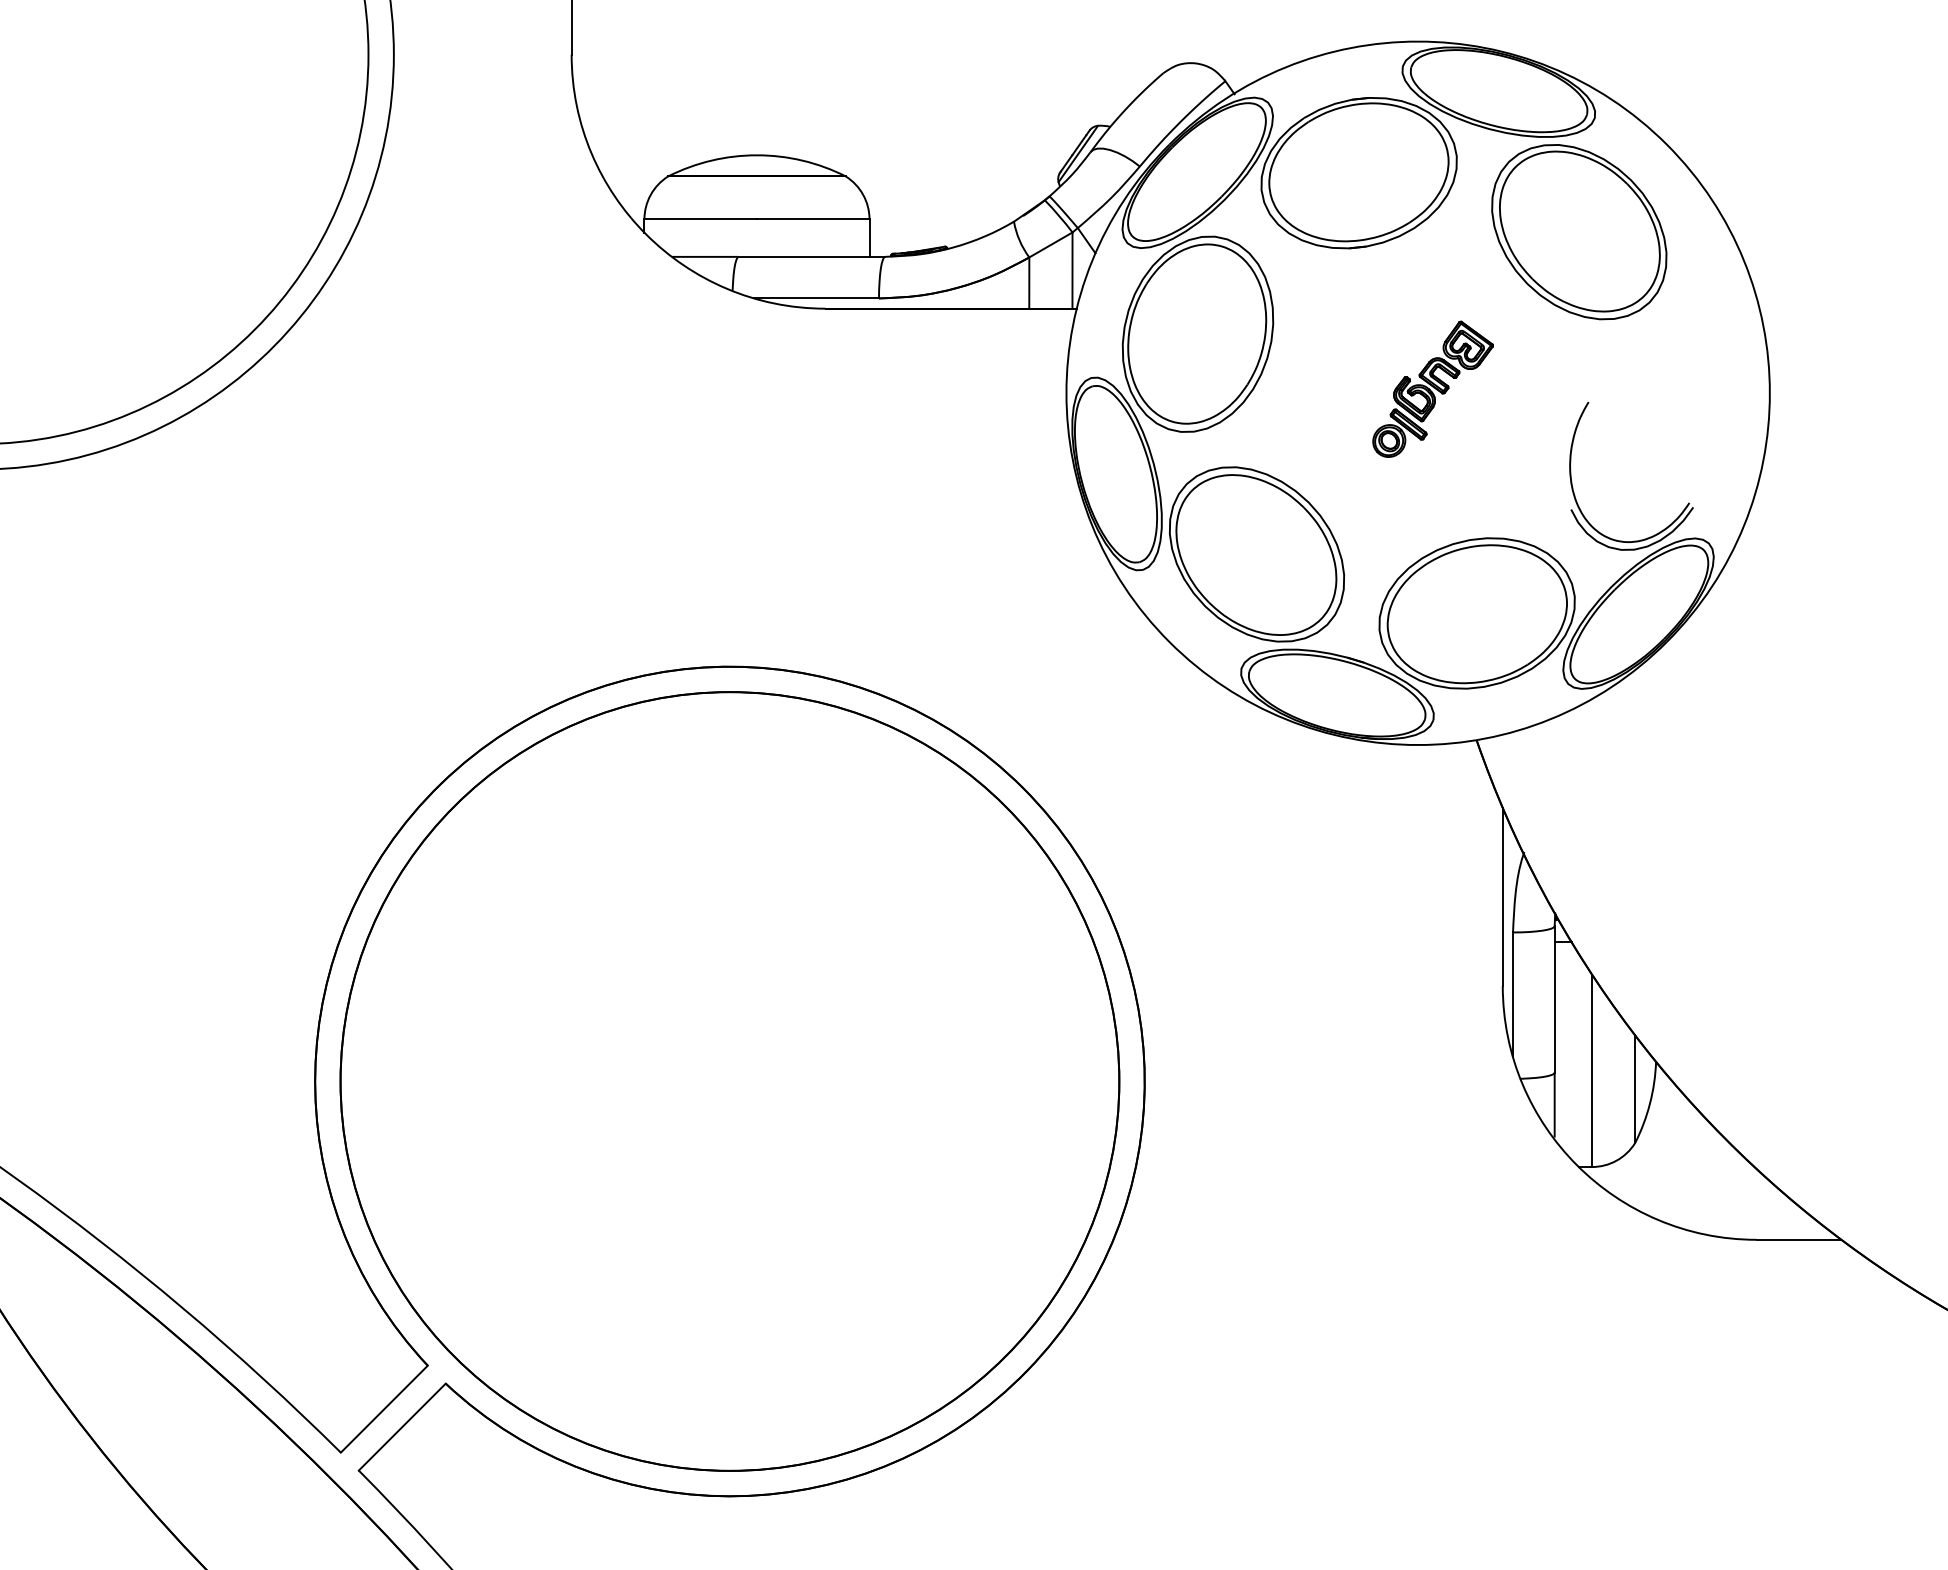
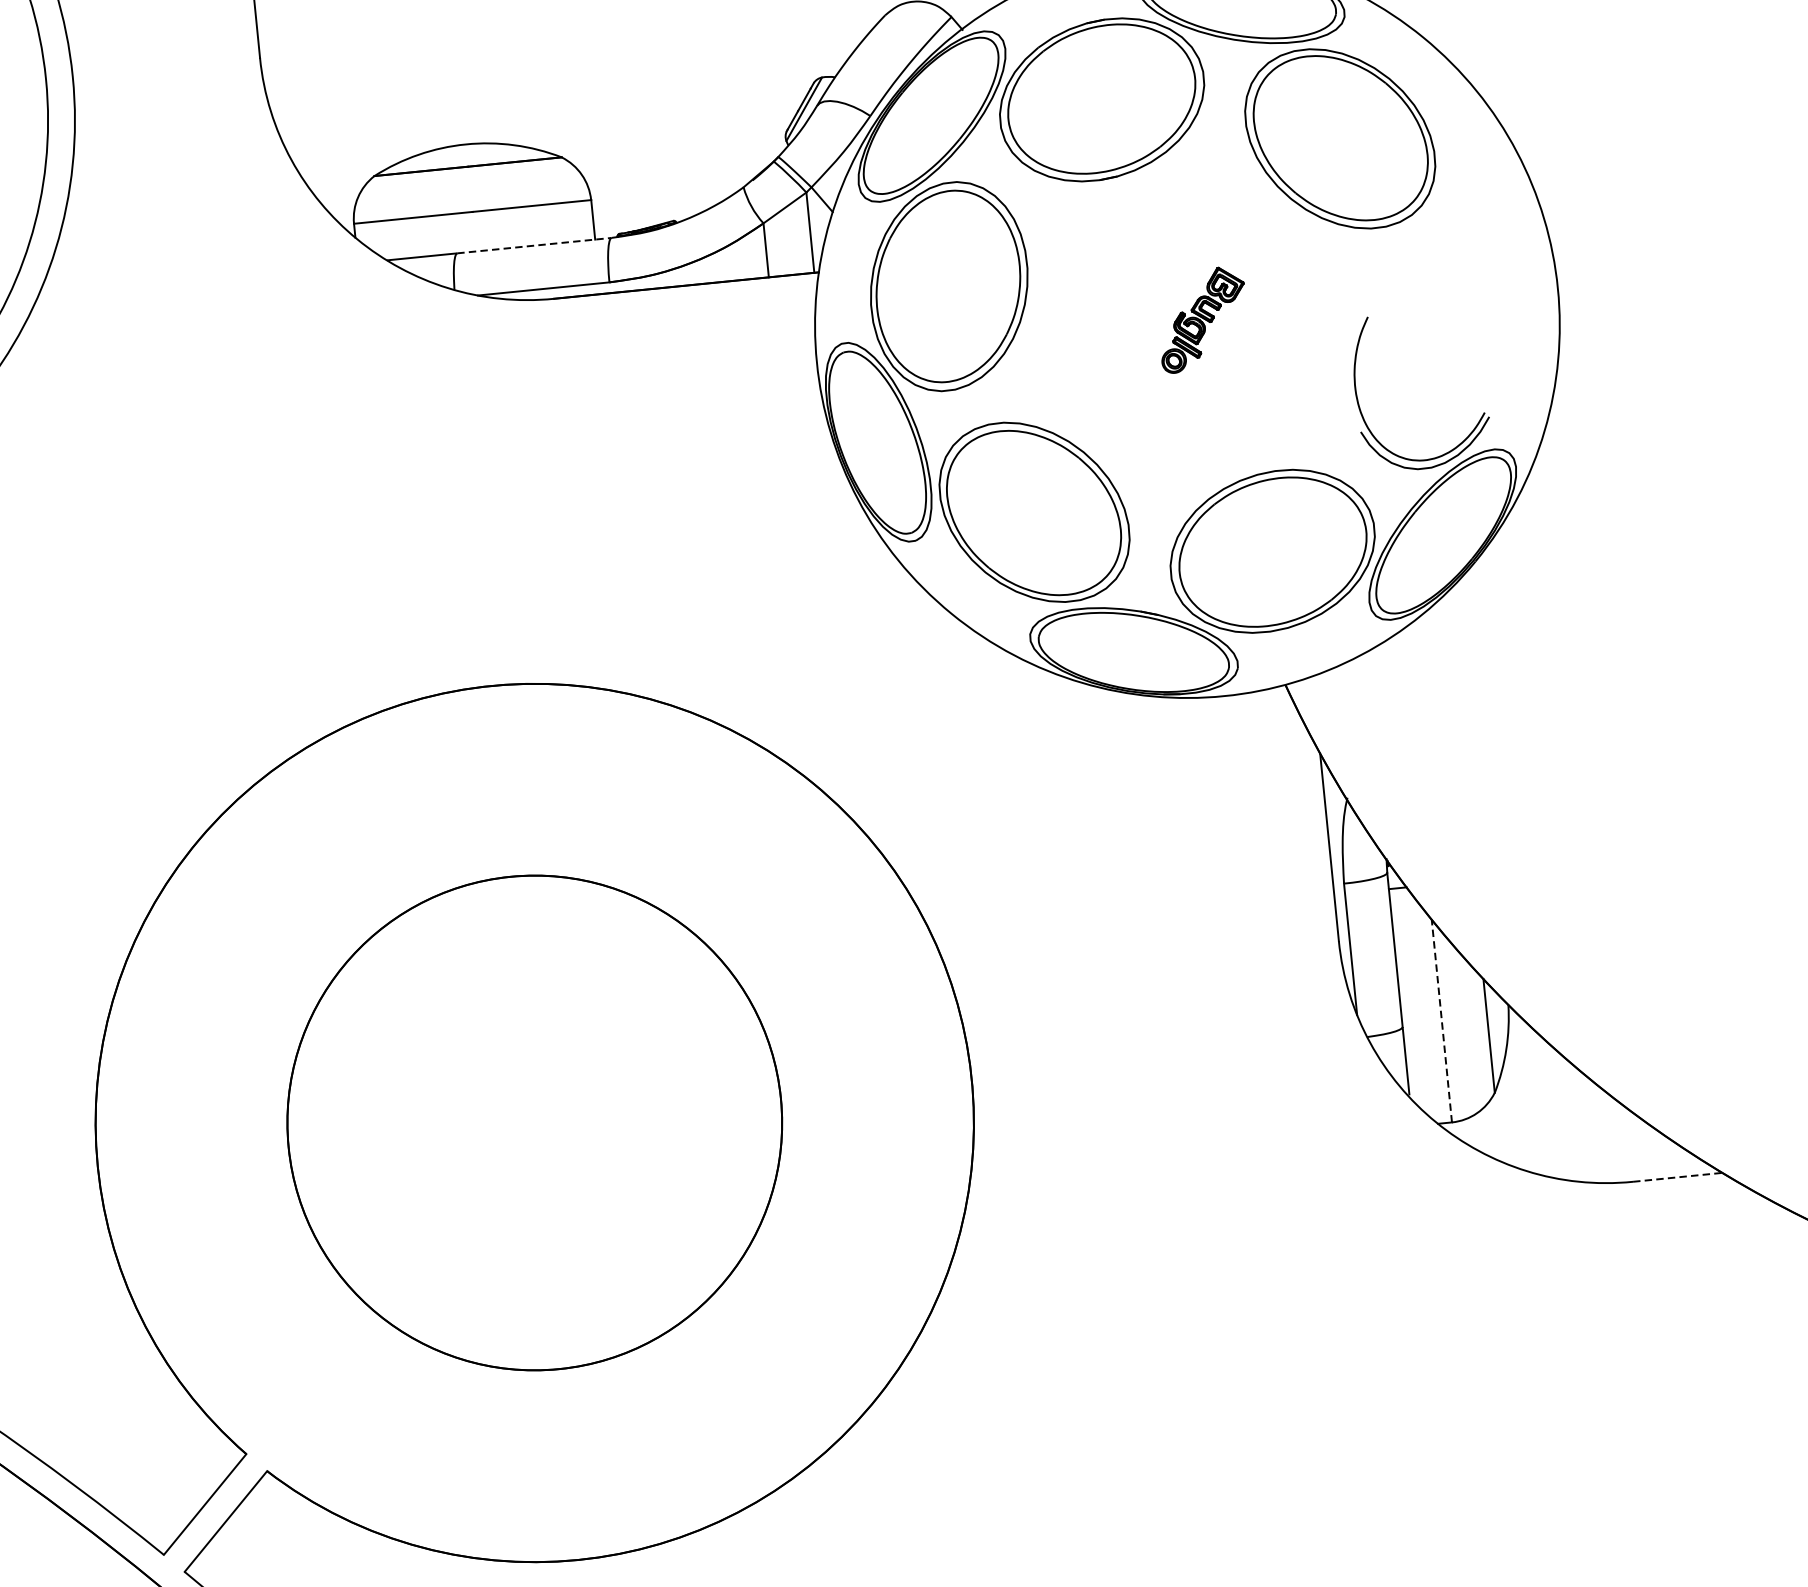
line: (812, 256) -> (534, 245), solid -> dashed
part: (1432, 388) -> (1202, 319), size x0.7
line: (1592, 1070) -> (1442, 1020), solid -> dashed
part: (729, 1081) -> (534, 1123), size x0.6
line: (1799, 1239) -> (1678, 1176), solid -> dashed

